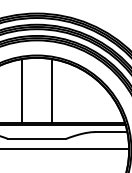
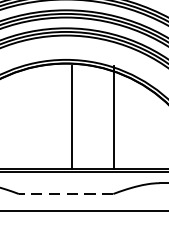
line: (22, 91) -> (71, 117), moved
line: (51, 91) -> (113, 117), moved
line: (36, 138) -> (65, 193), solid -> dashed

